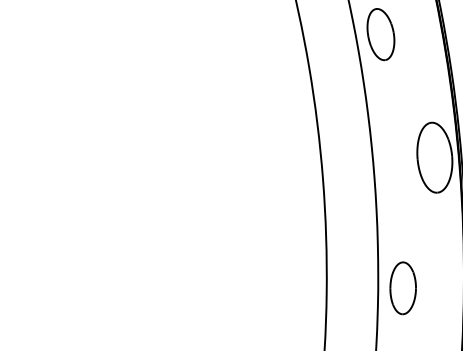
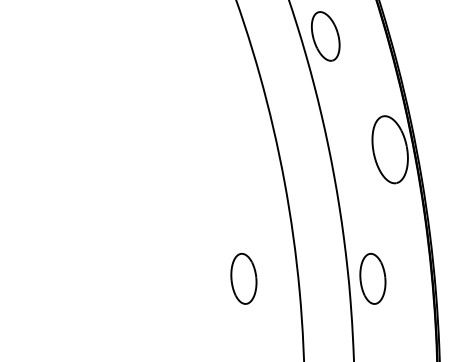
part: (270, 273) -> (243, 278), added

